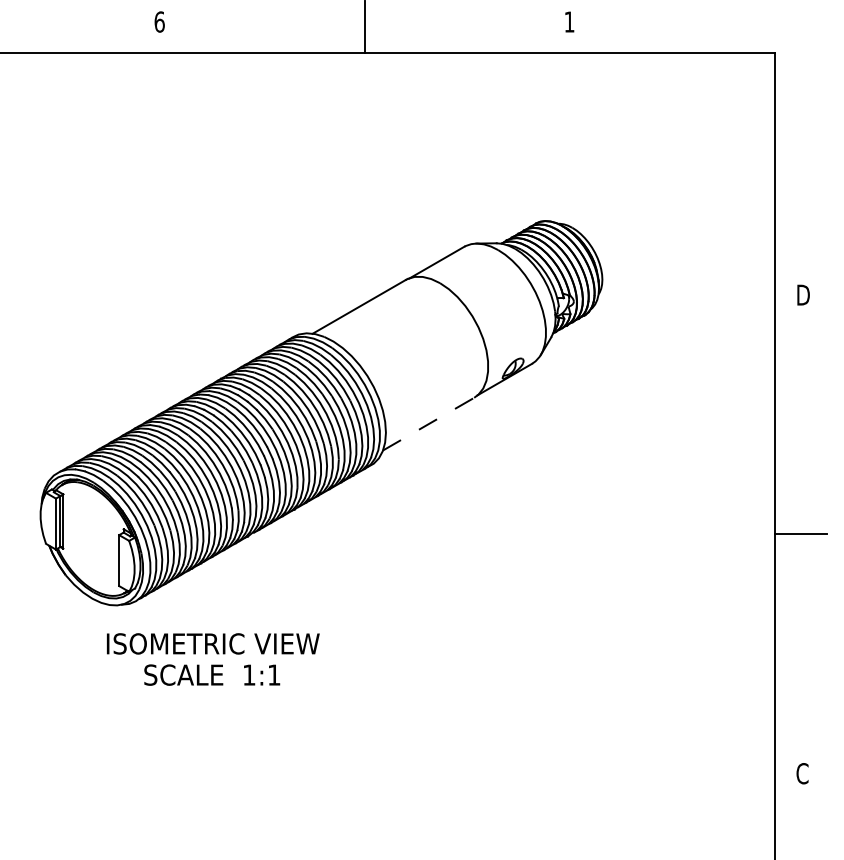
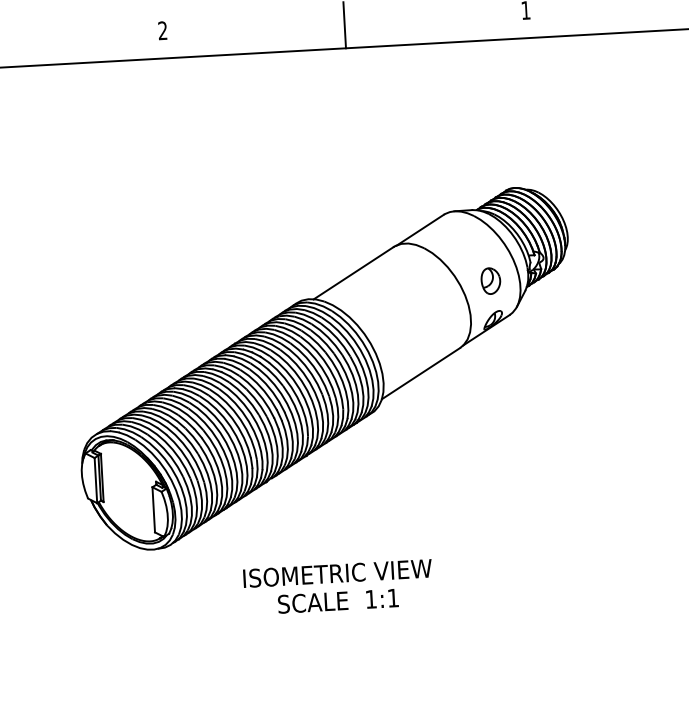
text: (159, 21) -> (162, 30), 6 -> 2
part: (512, 324) -> (490, 281), added
line: (428, 424) -> (420, 373), dashed -> solid
text: (213, 659) -> (338, 587), moved

